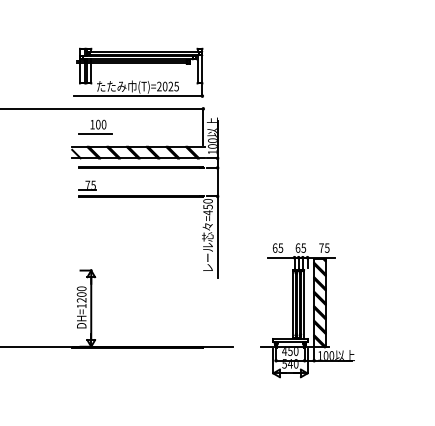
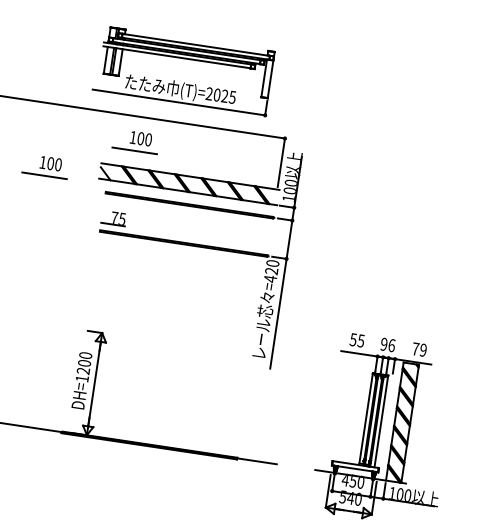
part: (138, 63) -> (186, 58), moved
part: (32, 154) -> (46, 165), added
text: (207, 206) -> (271, 270), =450 -> =420
text: (274, 247) -> (352, 338), 65 -> 55
text: (300, 247) -> (387, 344), 65 -> 96
text: (327, 247) -> (423, 349), 75 -> 79

